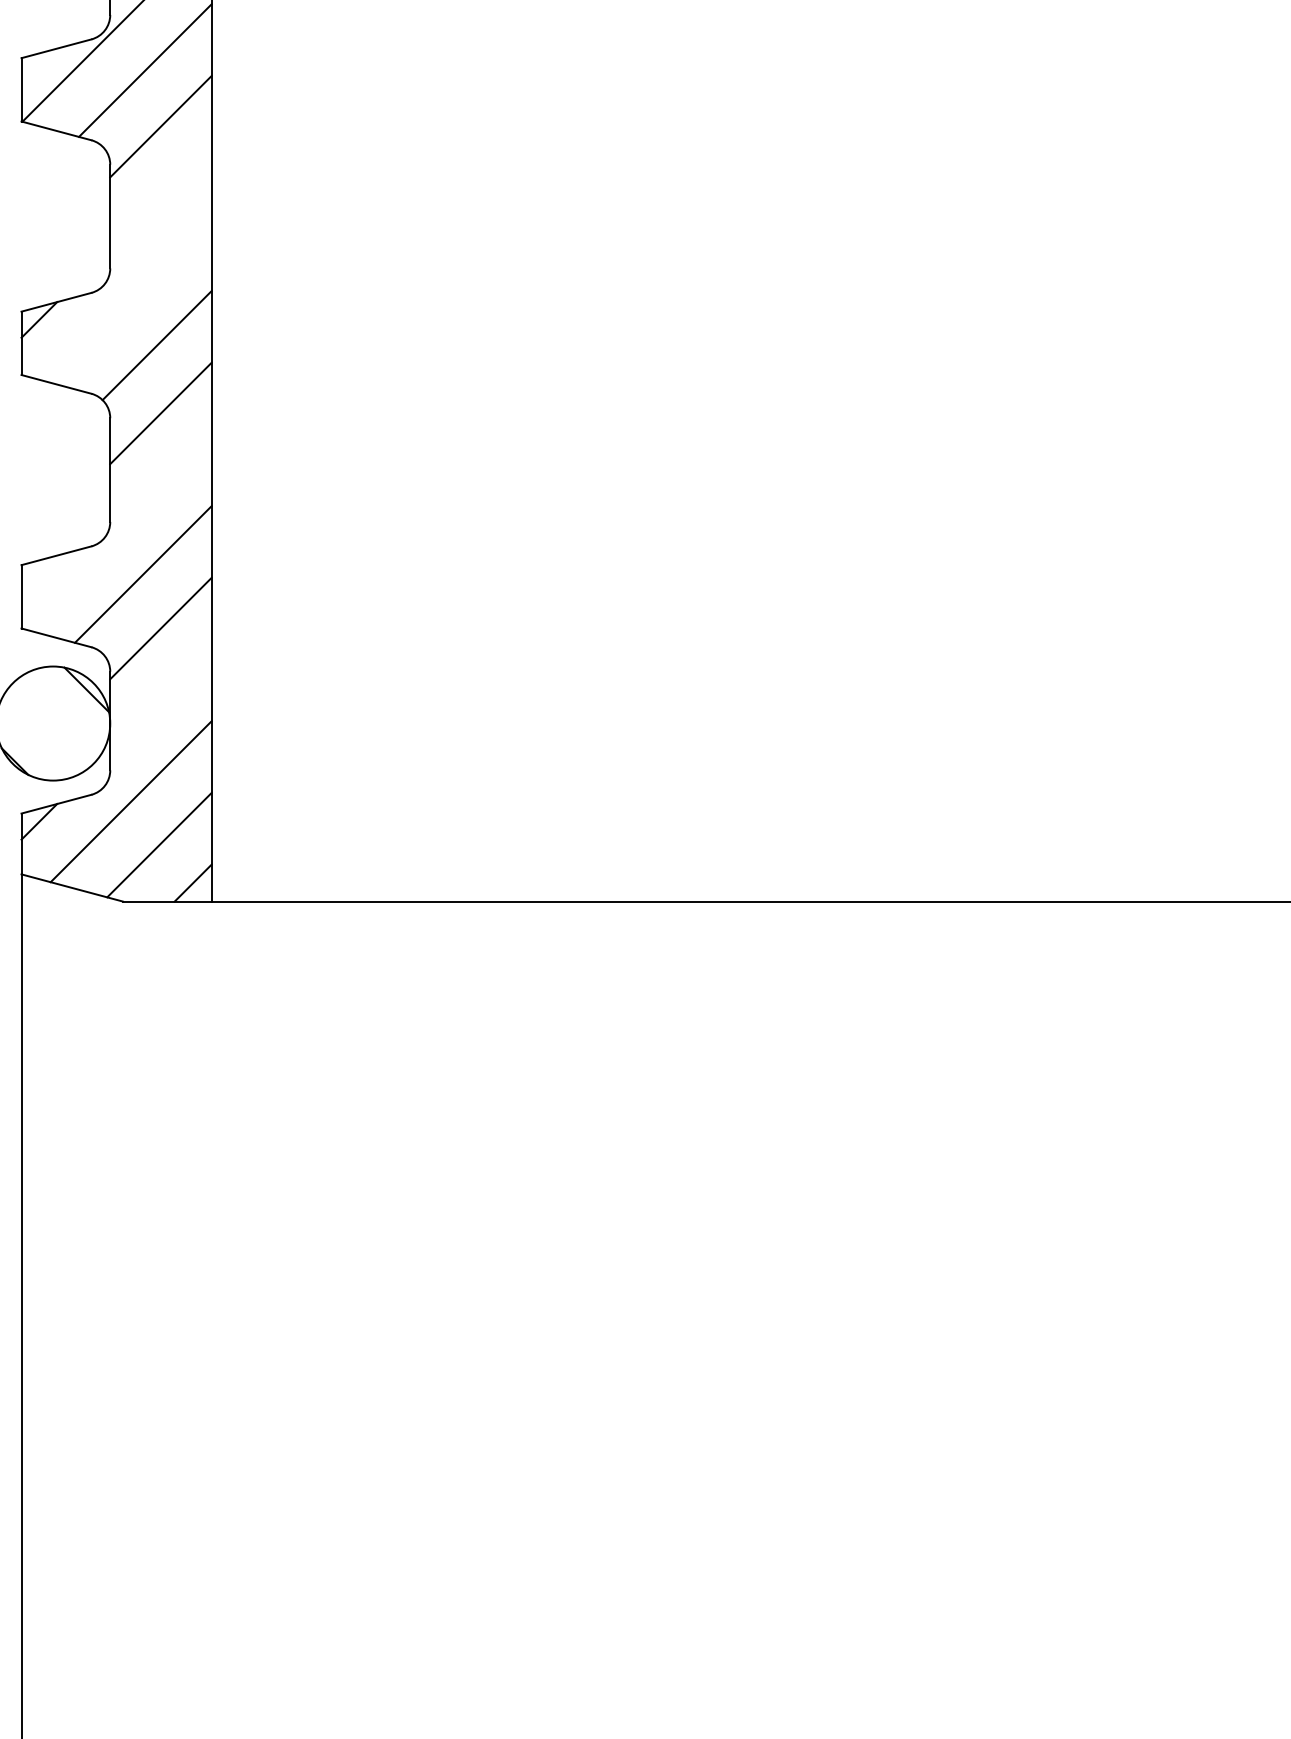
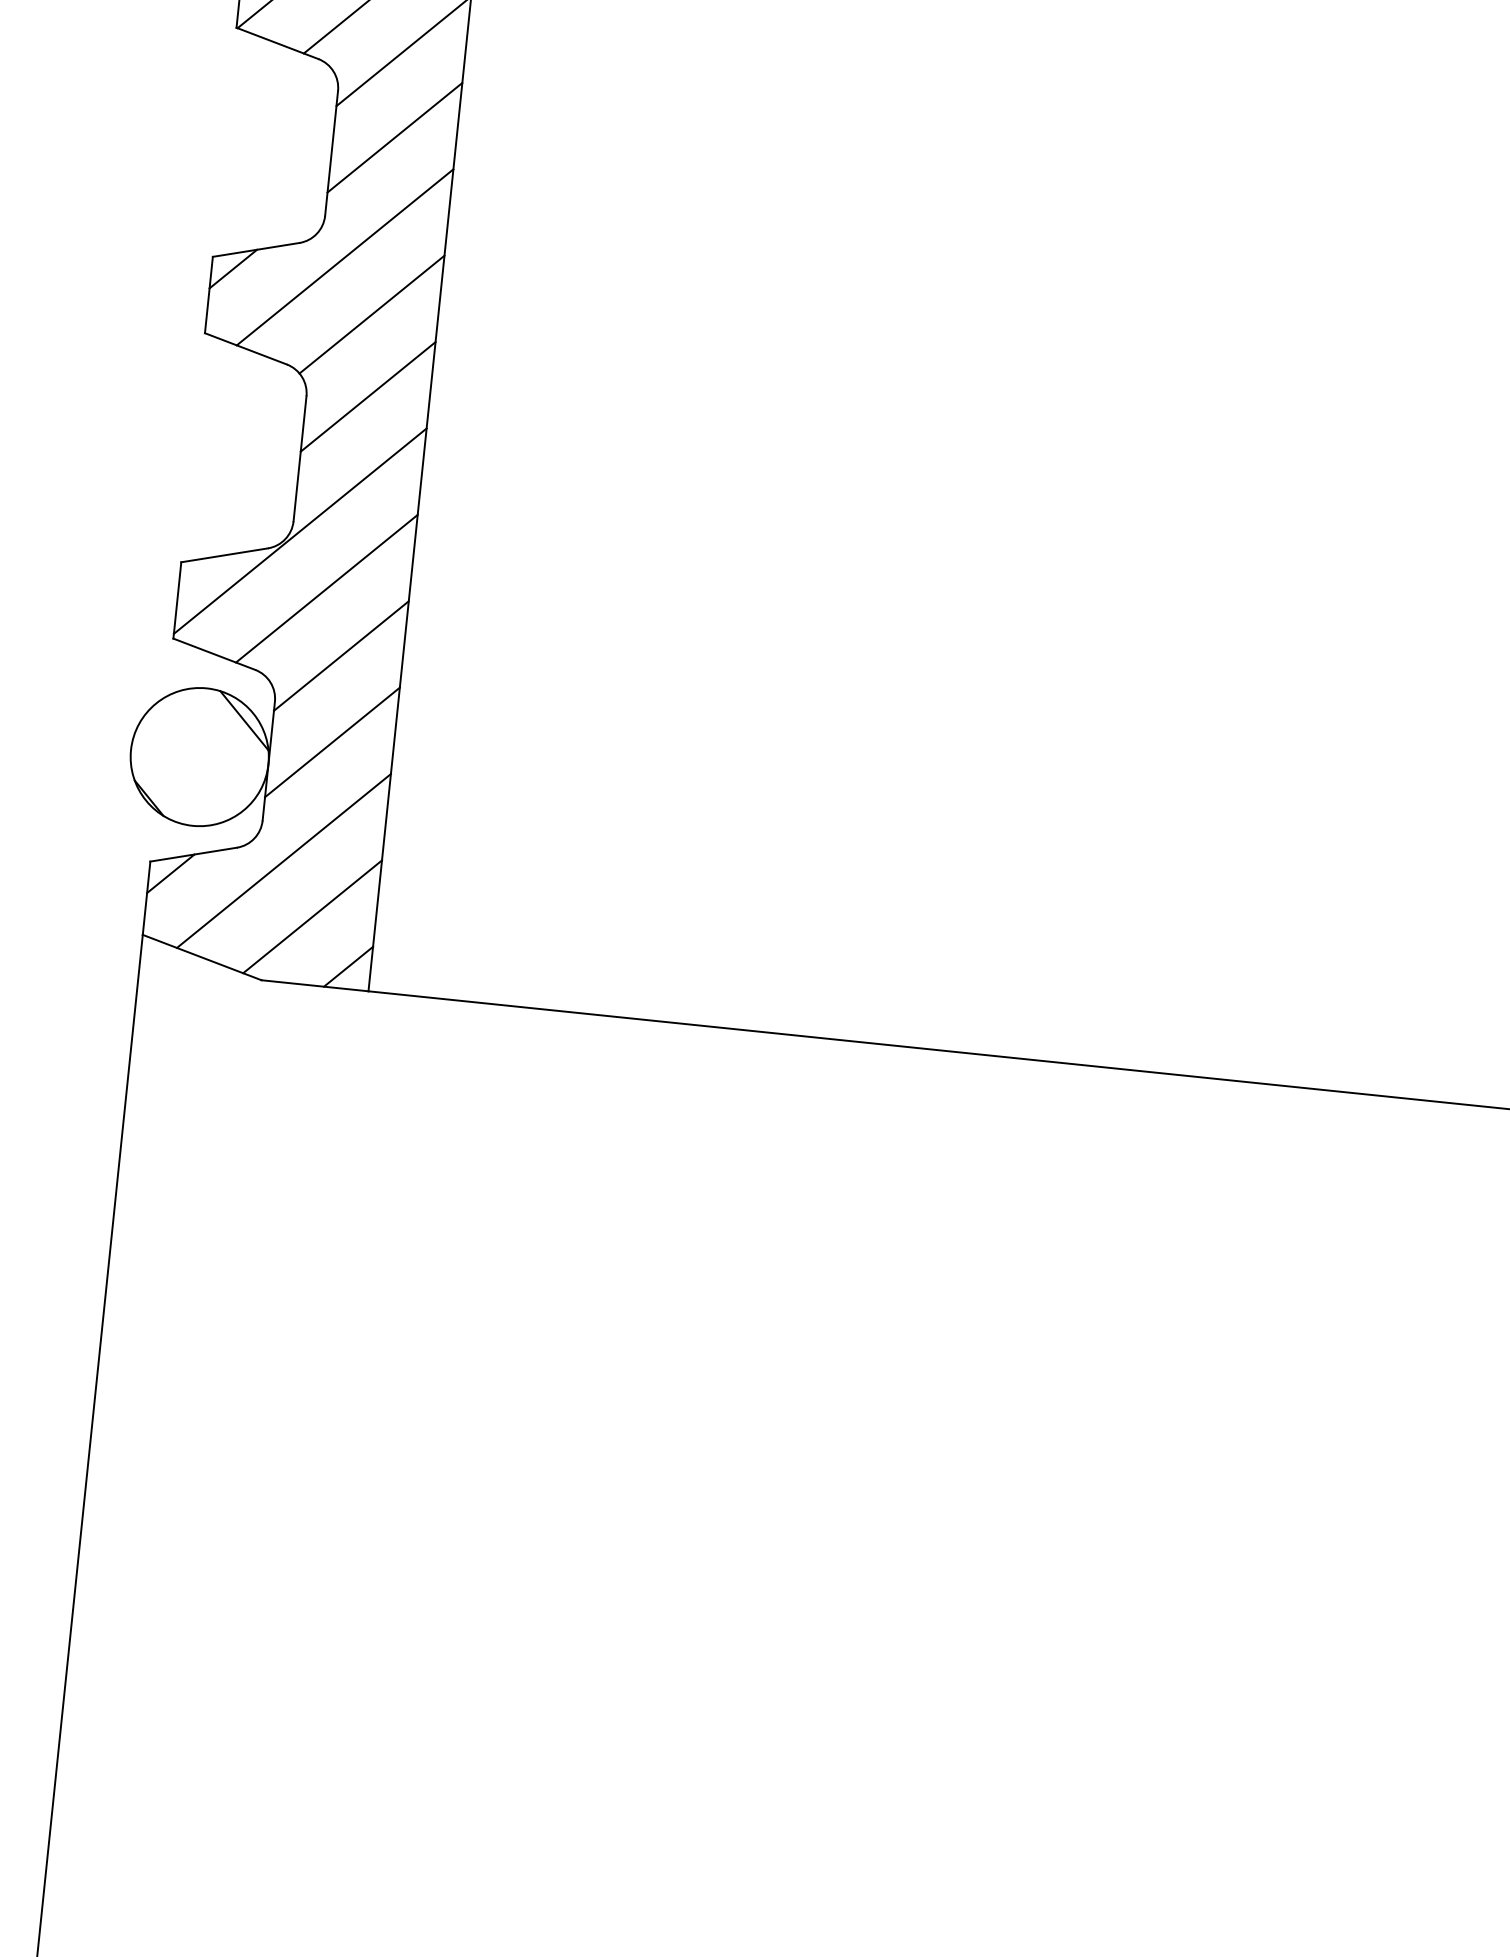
line: (160, 198) -> (394, 137), added
line: (129, 300) -> (344, 256), added
line: (116, 529) -> (300, 531), added
line: (160, 699) -> (332, 741), added

